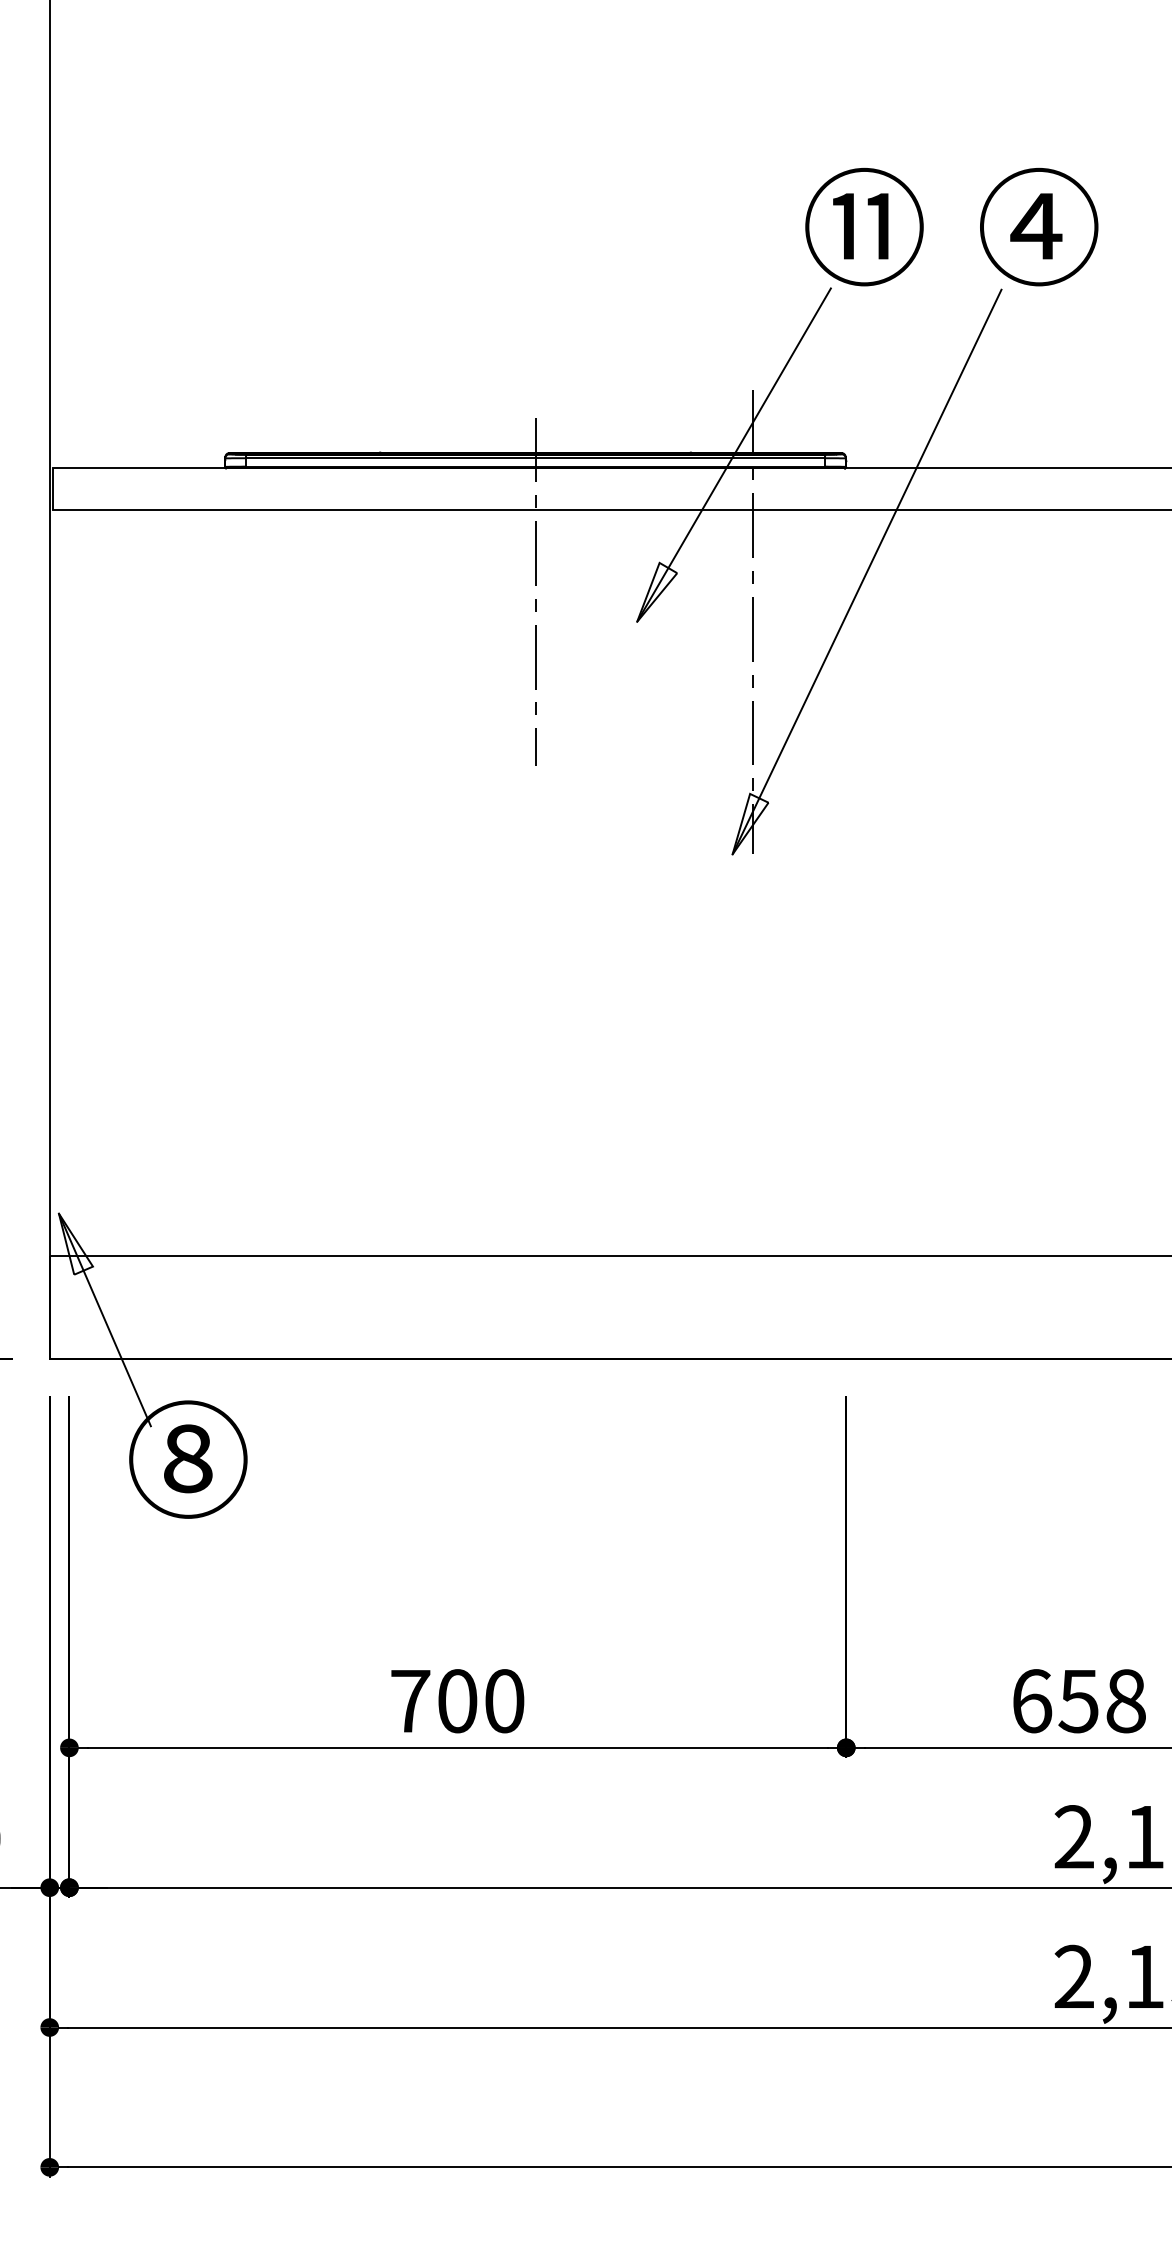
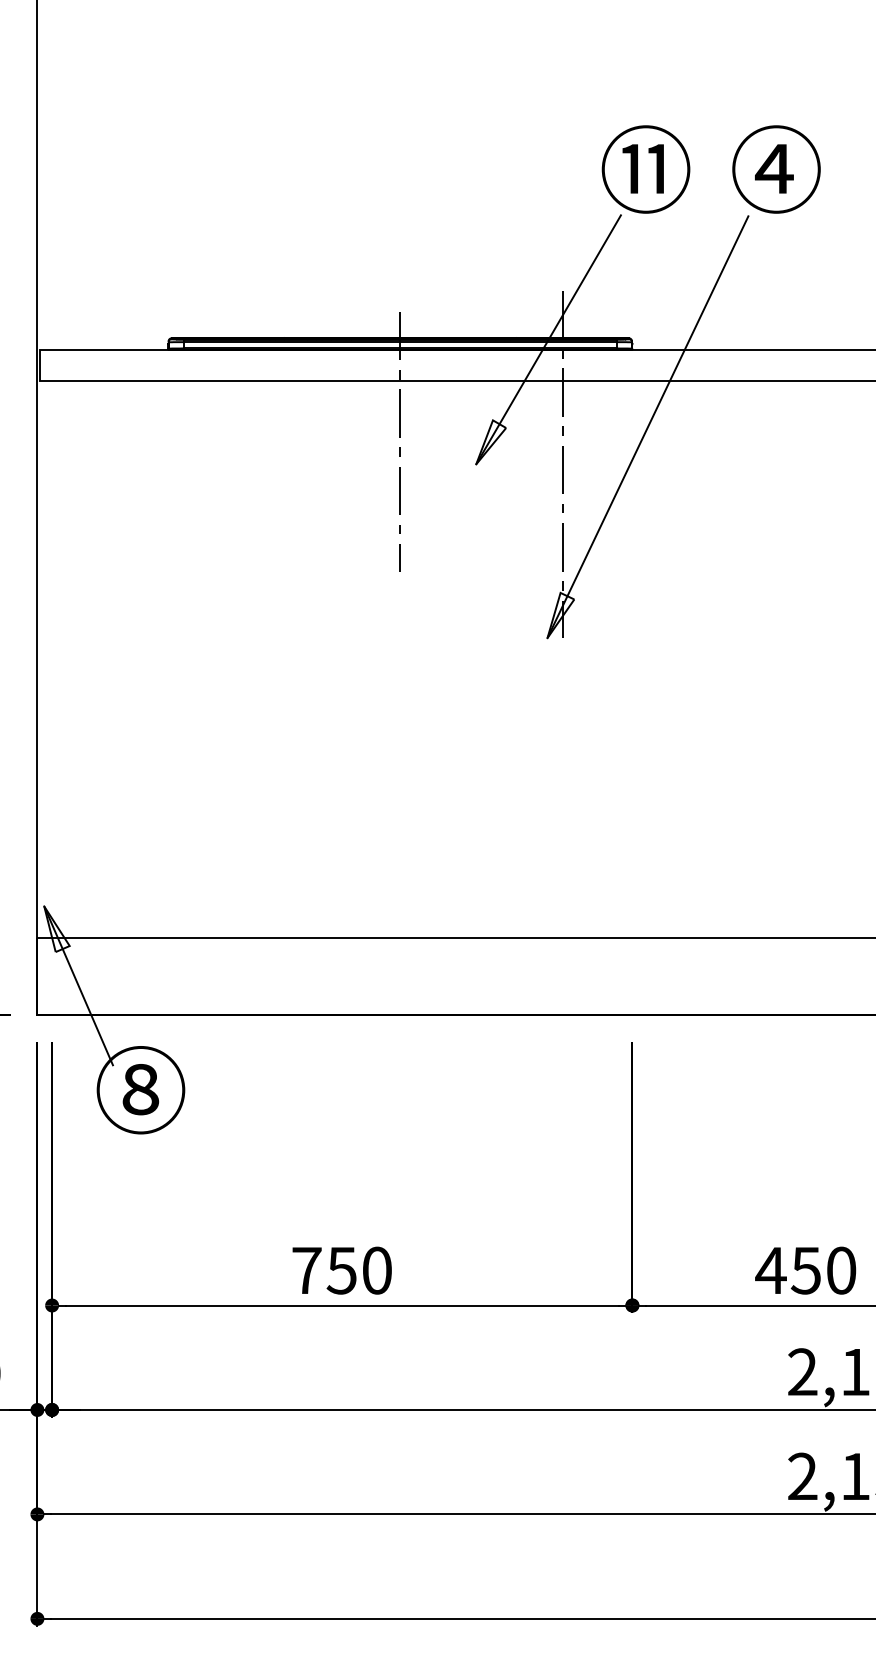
text: (456, 1701) -> (341, 1270), 700 -> 750
text: (1077, 1701) -> (805, 1270), 658 -> 450

